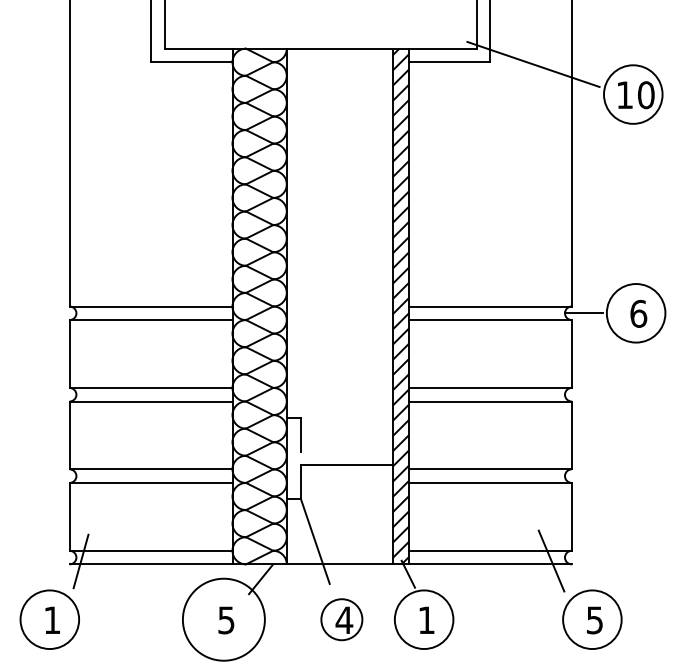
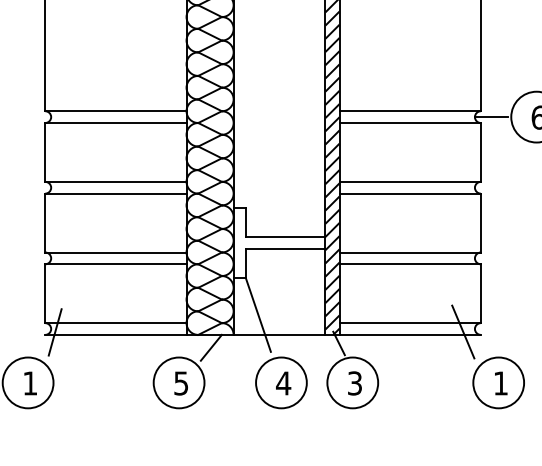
line: (346, 451) -> (285, 237), added
circle: (223, 619) -> (178, 382), size x0.71
circle: (341, 619) -> (281, 382), size x1.43
text: (426, 620) -> (354, 383), 1 -> 3
text: (594, 620) -> (500, 383), 5 -> 1

